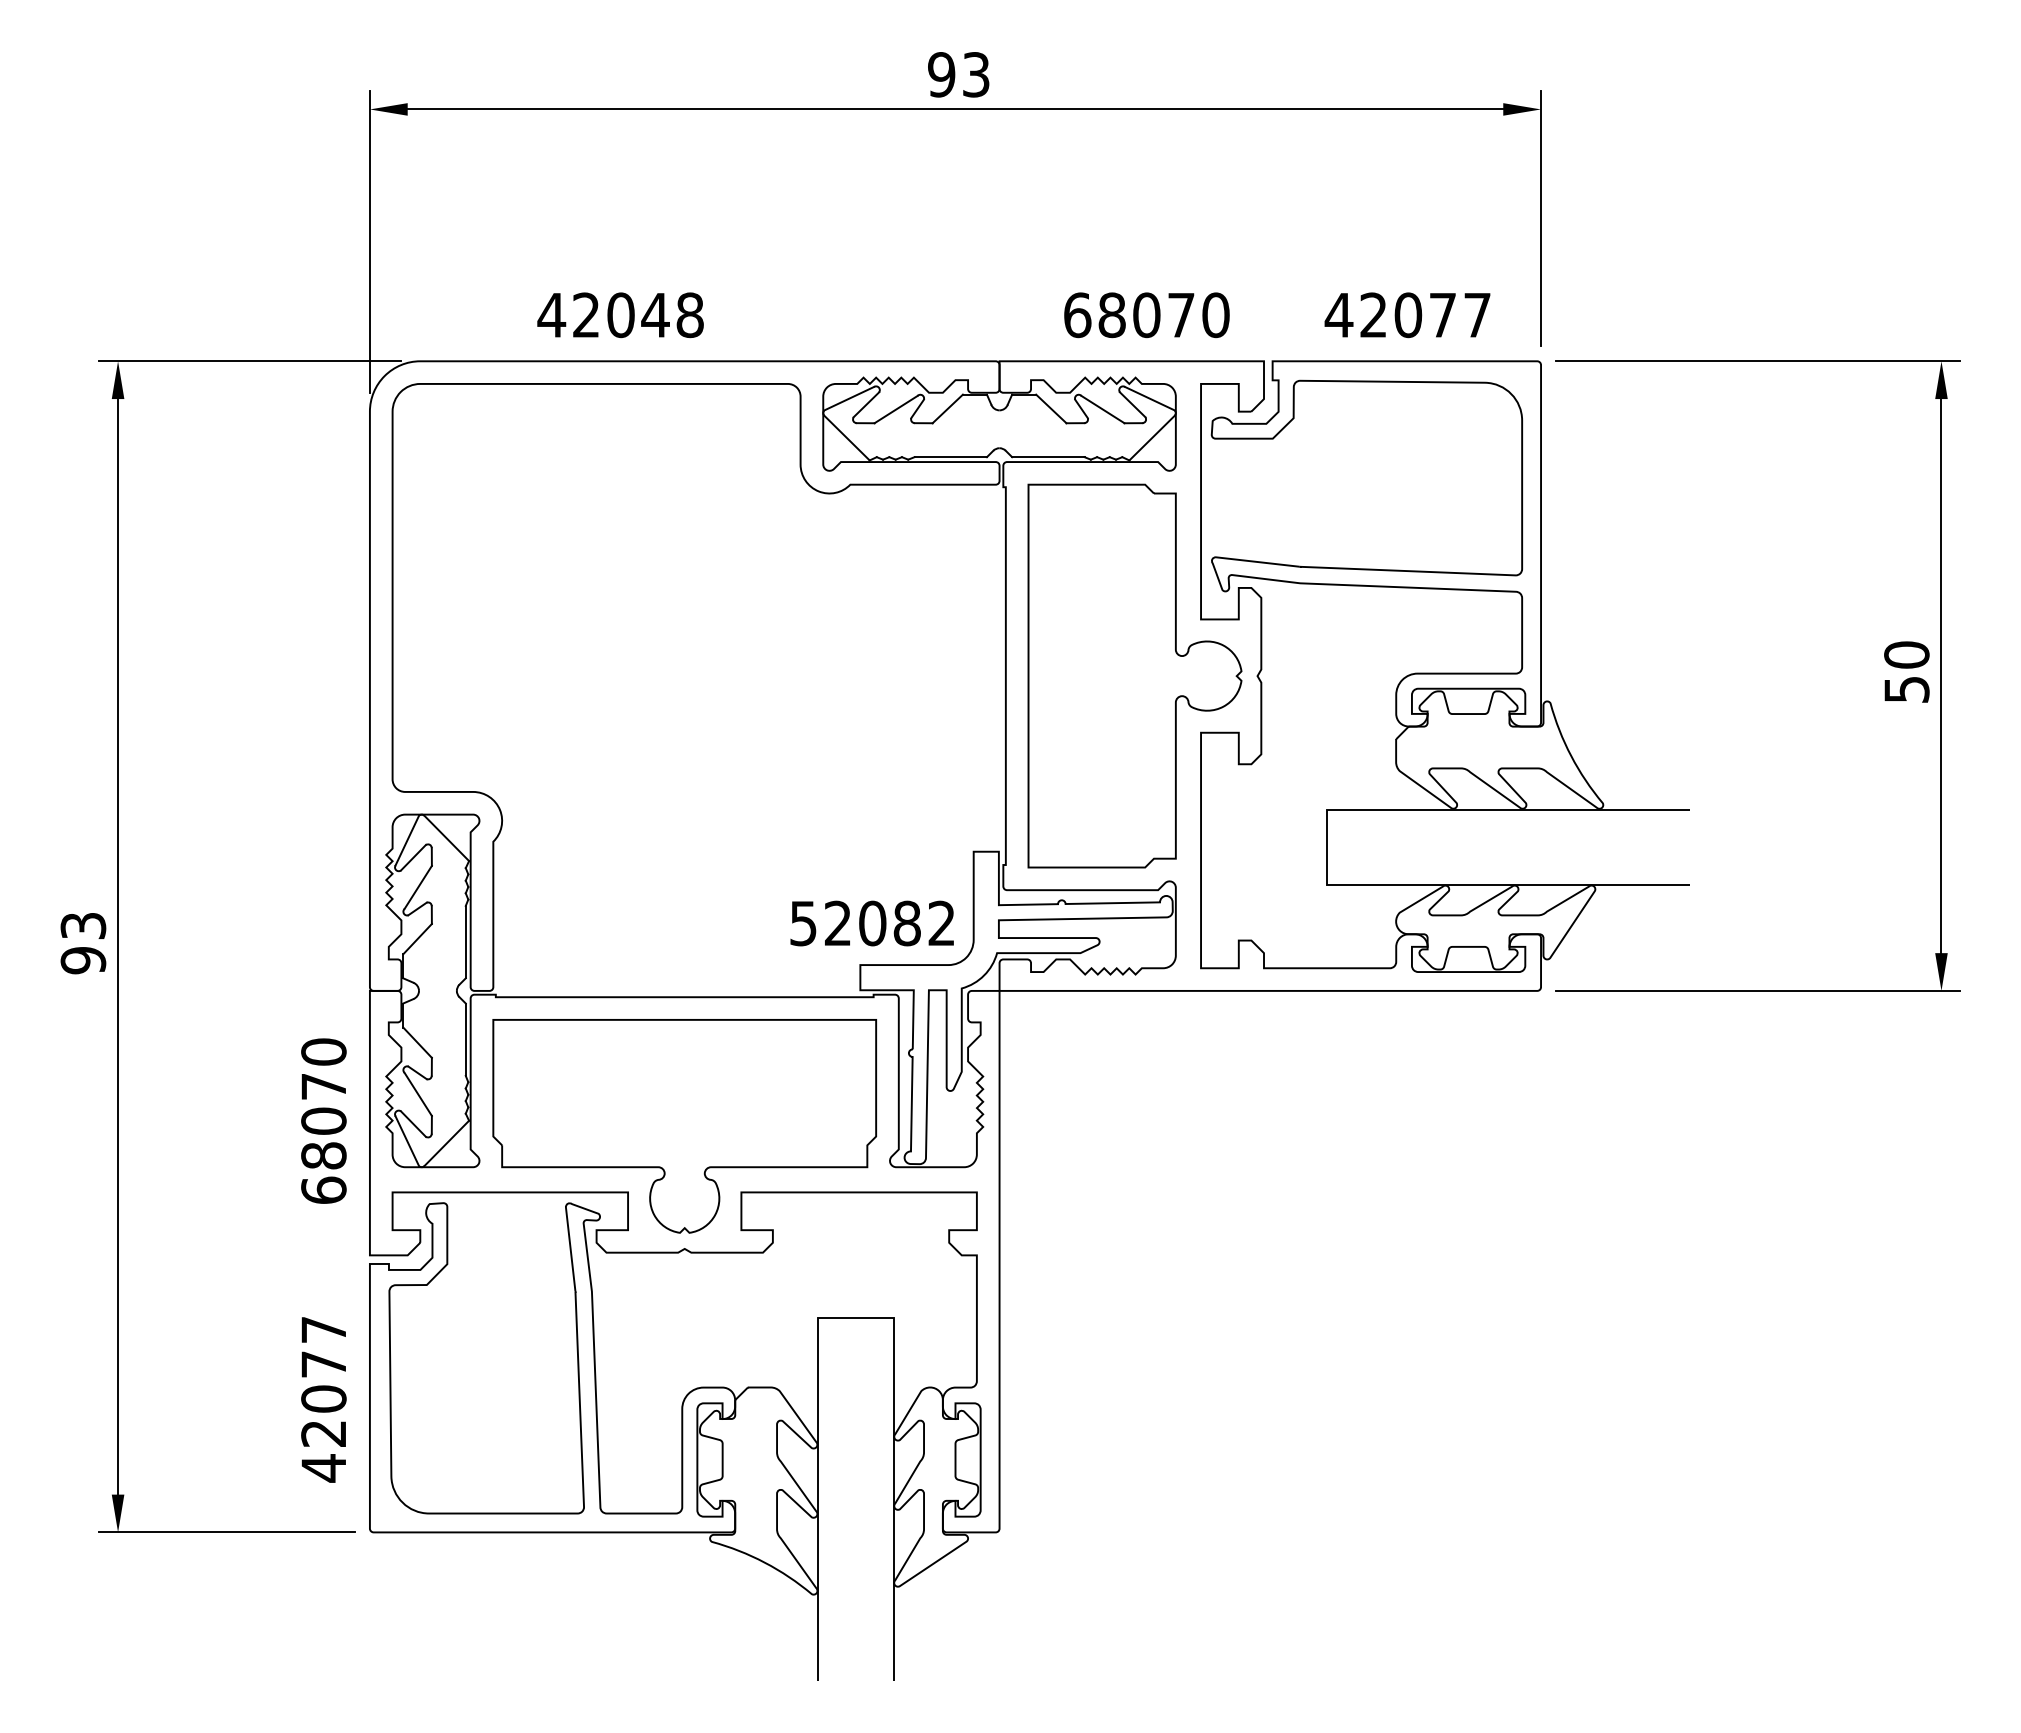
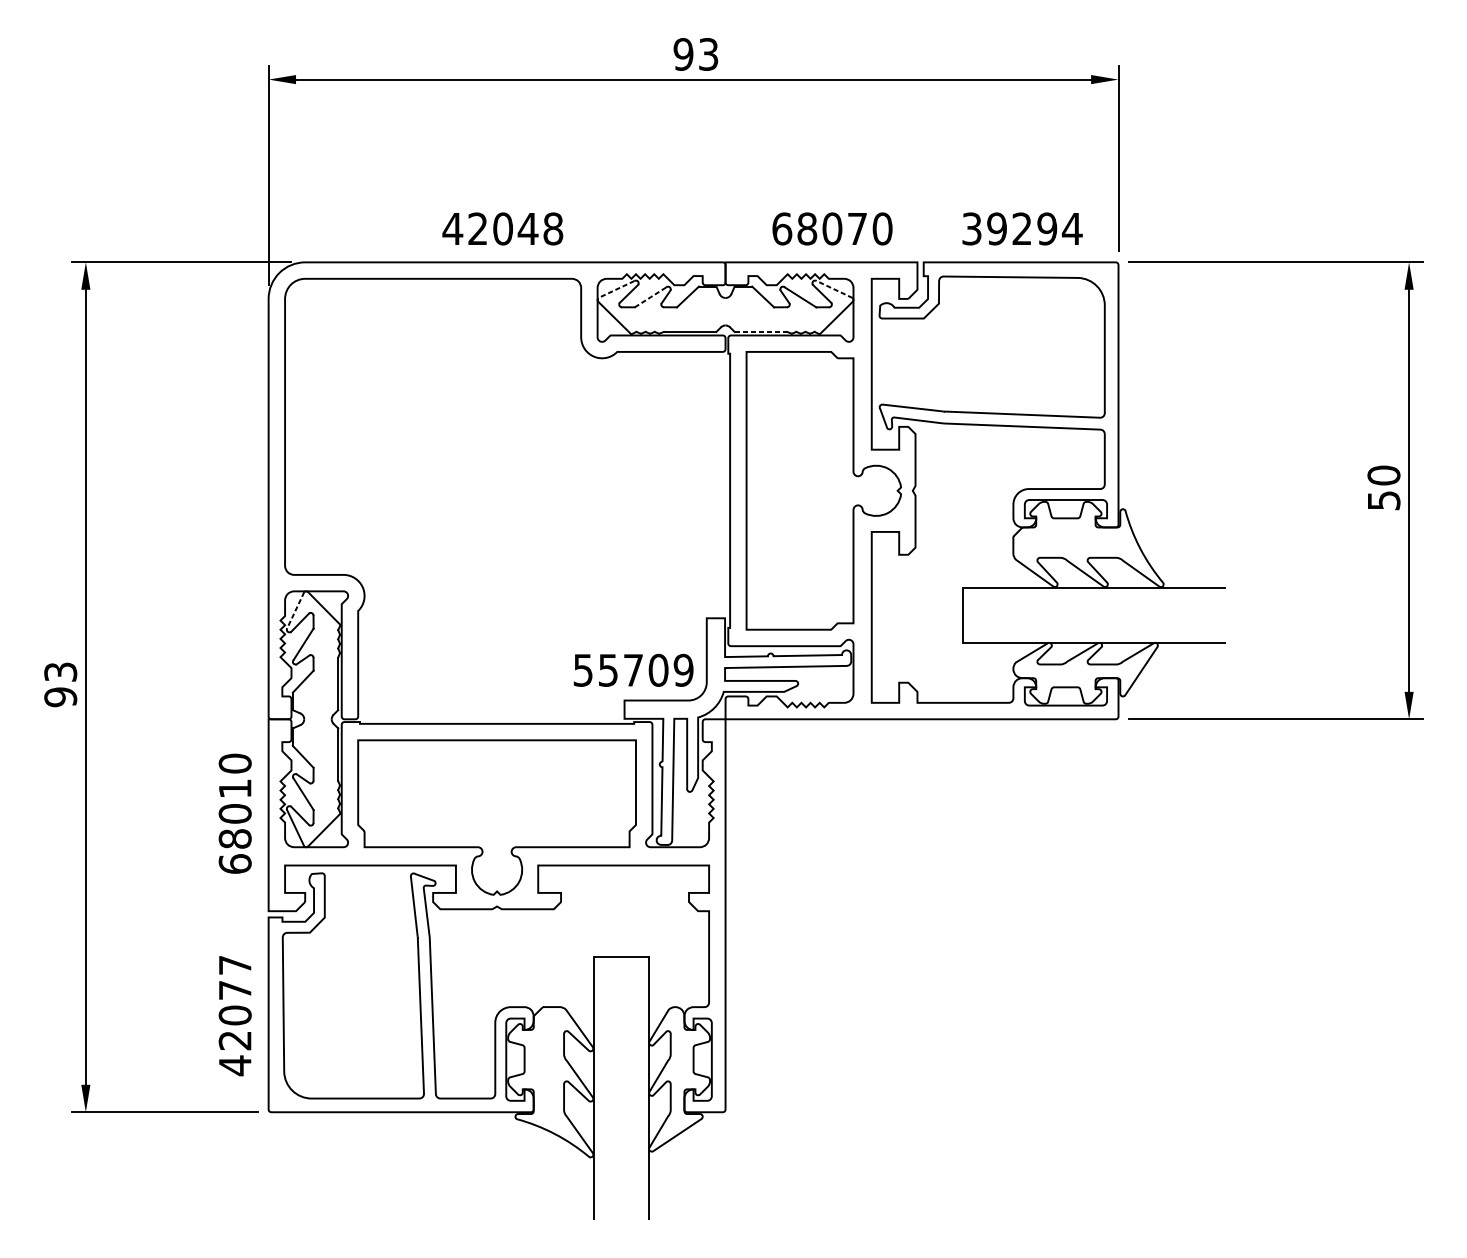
text: (620, 315) -> (502, 229), moved
text: (1407, 315) -> (1021, 229), 42077 -> 39294
line: (848, 398) -> (615, 289), solid -> dashed
line: (1149, 398) -> (834, 289), solid -> dashed
line: (895, 409) -> (650, 297), solid -> dashed
line: (1048, 457) -> (761, 332), solid -> dashed
line: (407, 841) -> (295, 610), solid -> dashed
text: (890, 923) -> (646, 670), 52082 -> 55709
text: (323, 1086) -> (234, 788), 68070 -> 68010

